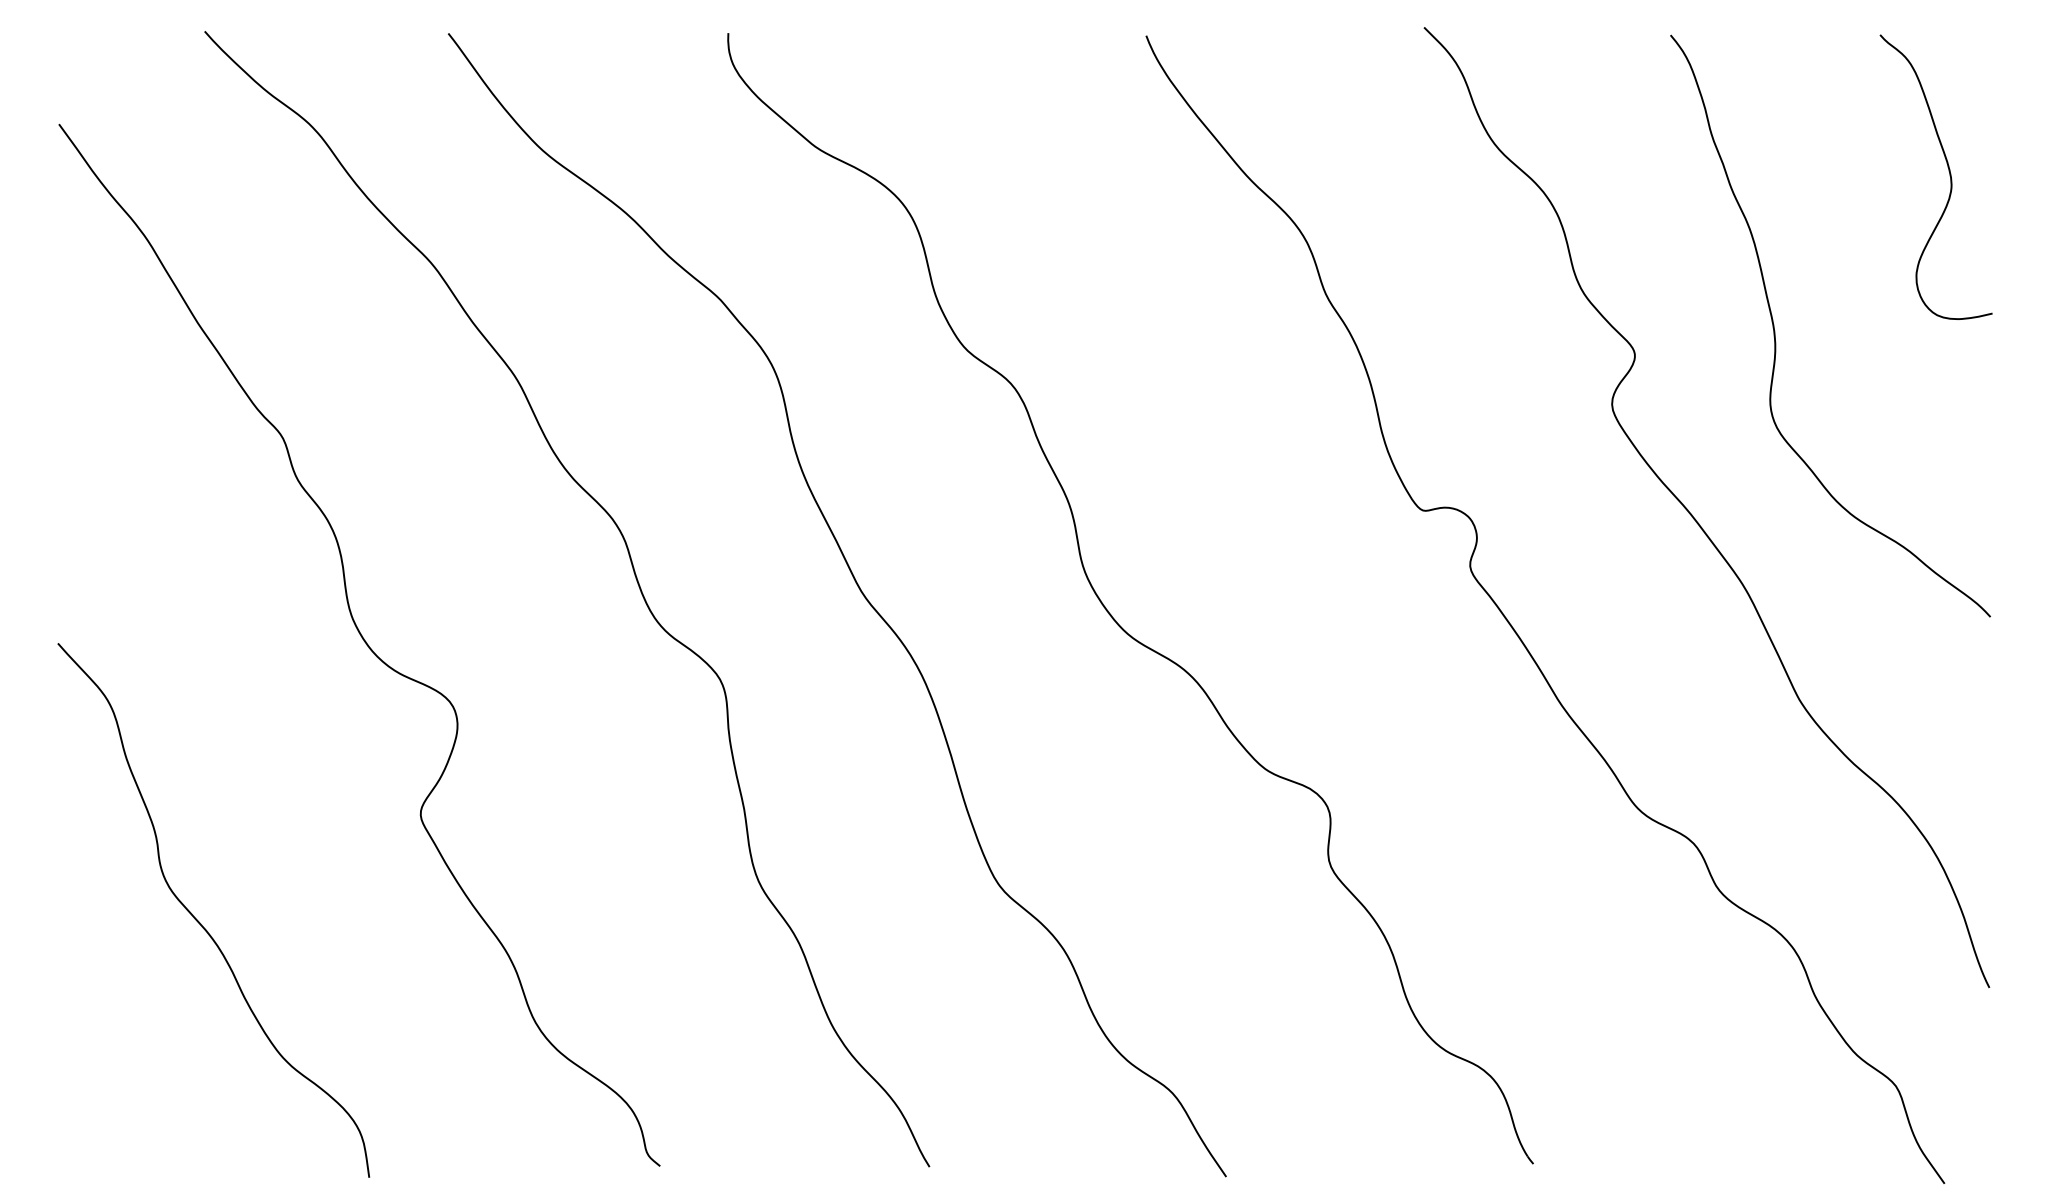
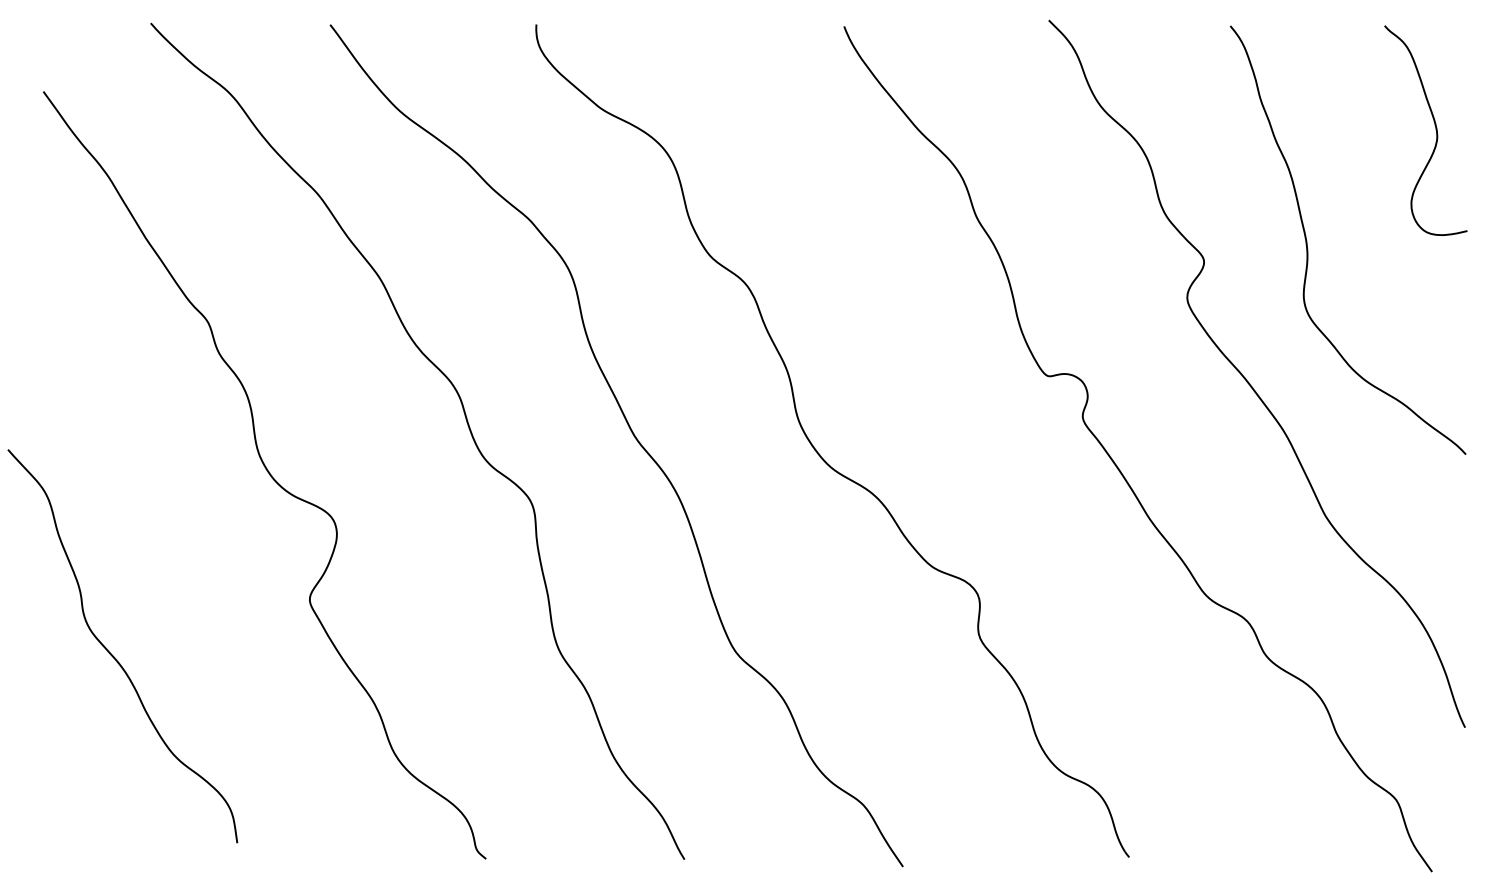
curve: (200, 922) -> (113, 655), moved

